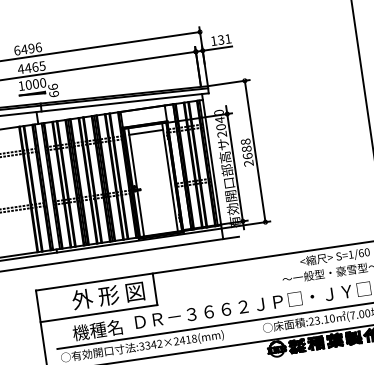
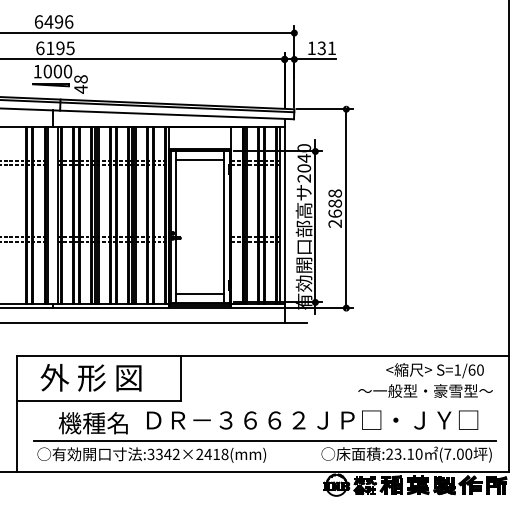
text: (27, 68) -> (49, 48), 4465 -> 6195
text: (53, 90) -> (80, 84), 66 -> 48
line: (159, 227) -> (199, 294), added
text: (107, 295) -> (90, 377), moved

